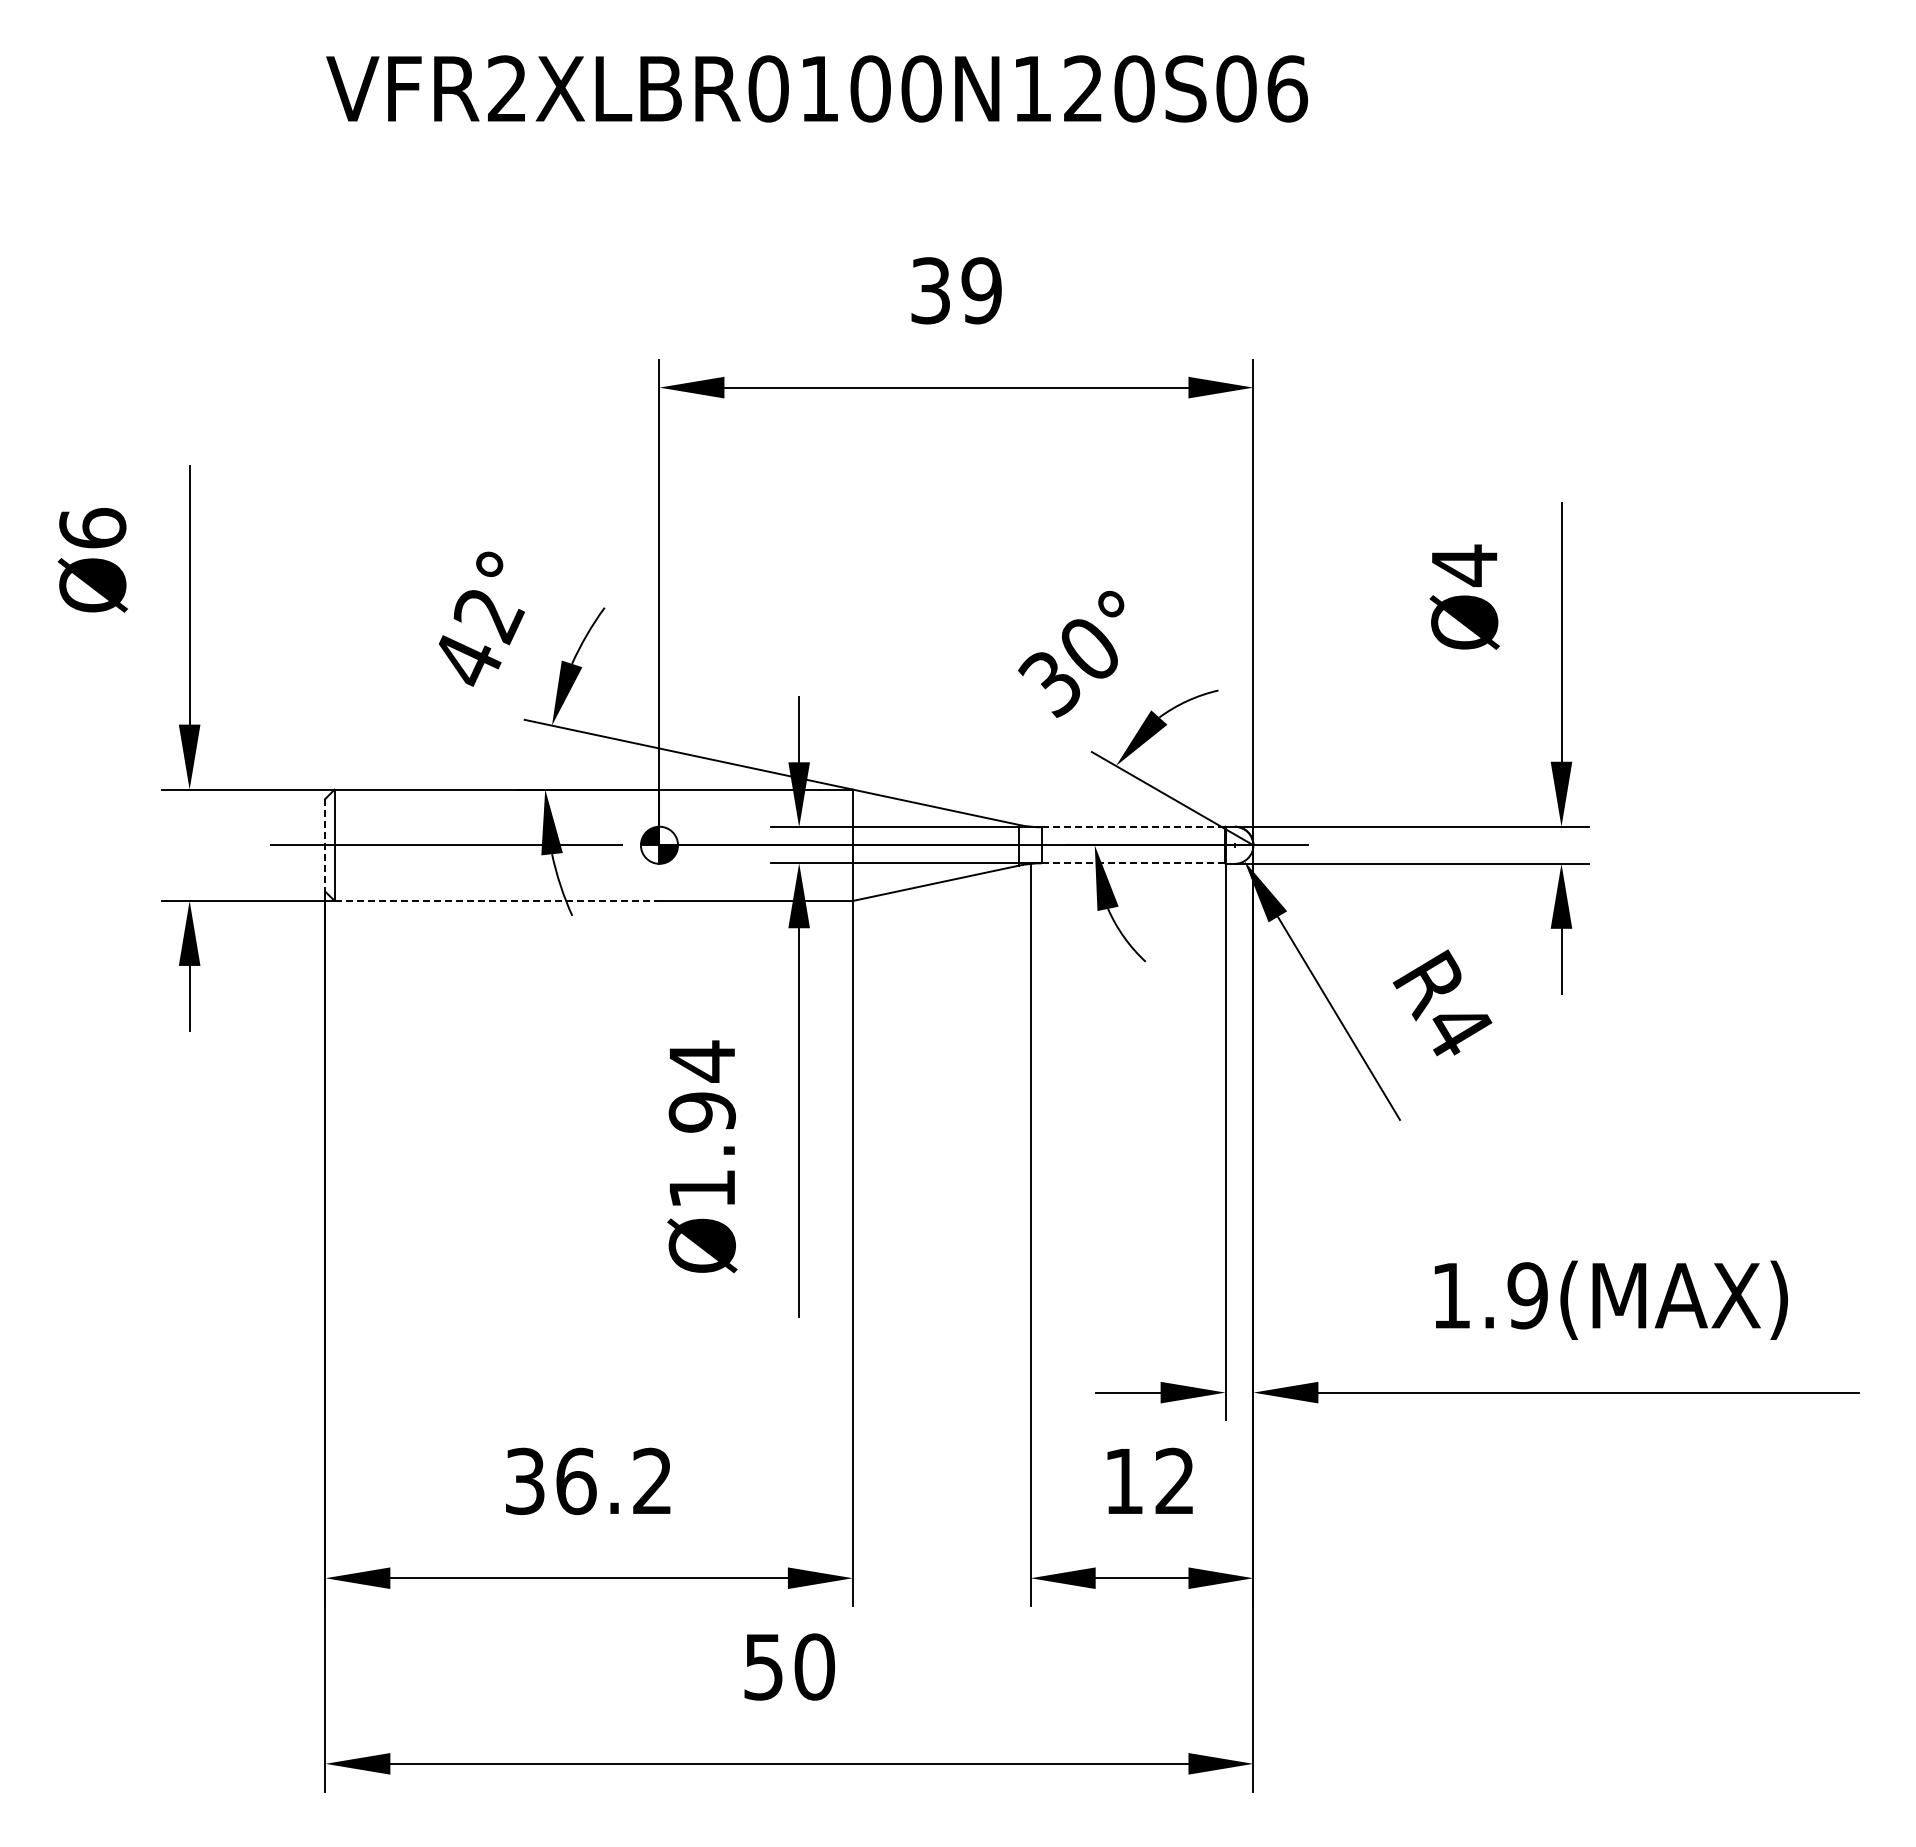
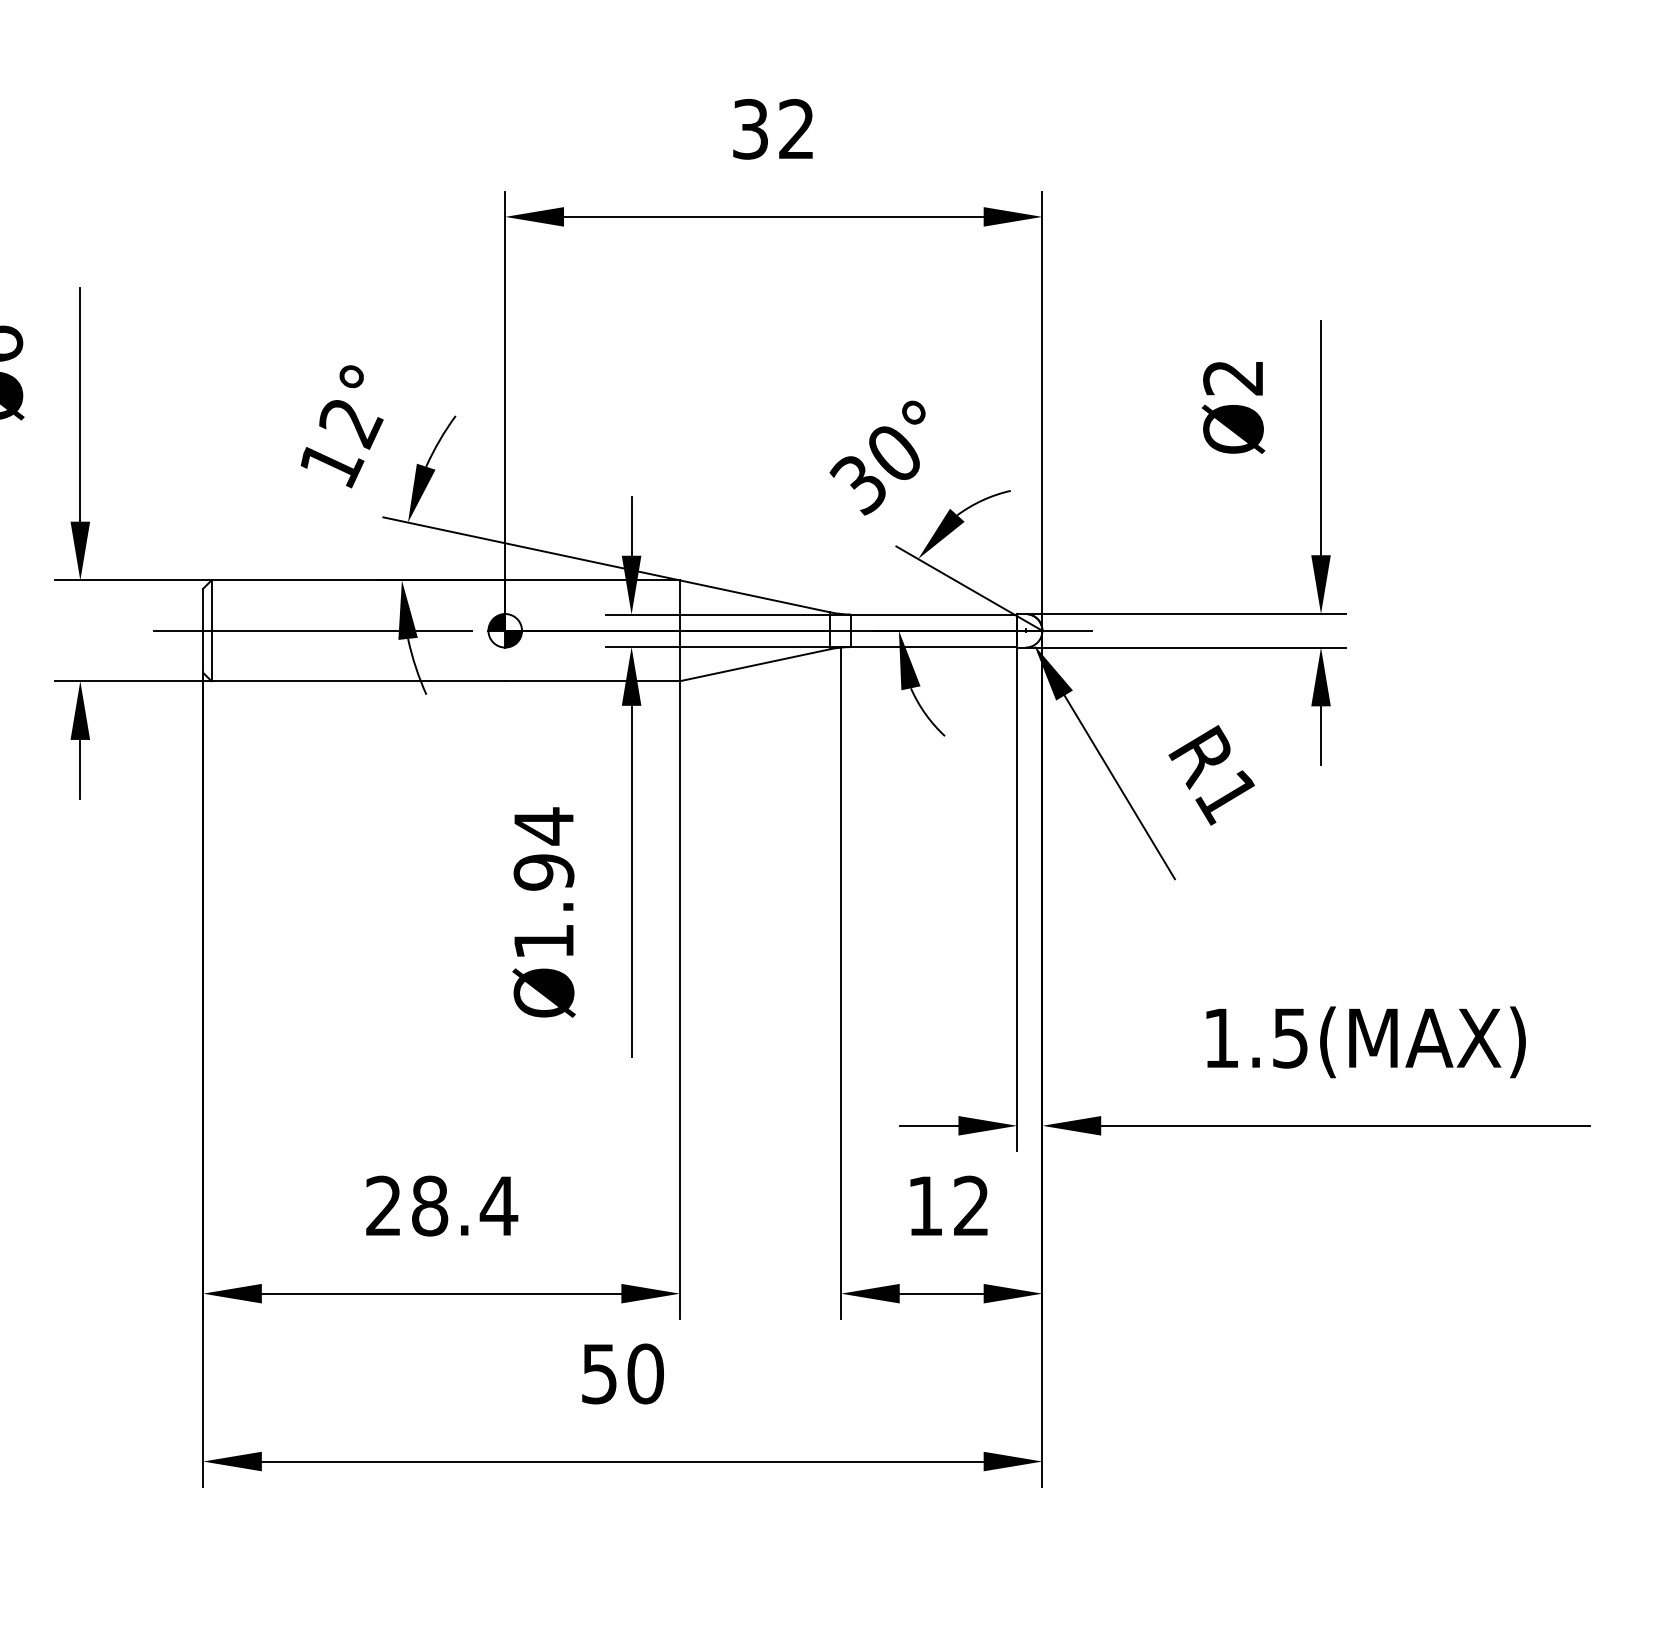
text: (981, 290) -> (796, 129), 39 -> 32
text: (1464, 565) -> (1233, 377), Ø4 -> Ø2
text: (468, 661) -> (332, 464), 42° -> 12°
line: (1133, 827) -> (933, 614), dashed -> solid
line: (325, 845) -> (203, 630), dashed -> solid
line: (1133, 863) -> (933, 647), dashed -> solid
line: (497, 900) -> (358, 680), dashed -> solid
text: (1457, 1029) -> (1226, 797), R4 -> R1
text: (1527, 1295) -> (1290, 1037), 1.9(MAX) -> 1.5(MAX)
text: (589, 1481) -> (441, 1206), 36.2 -> 28.4

